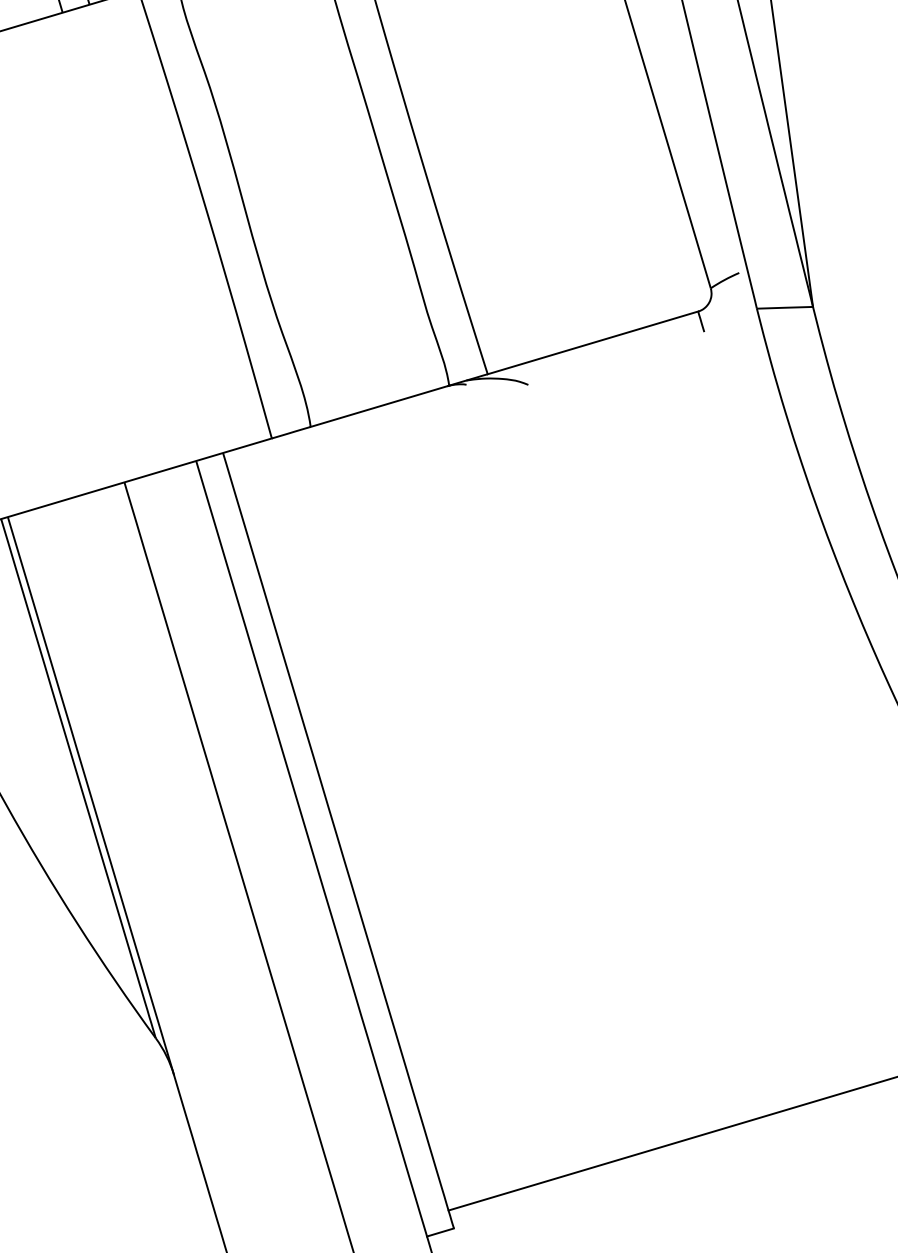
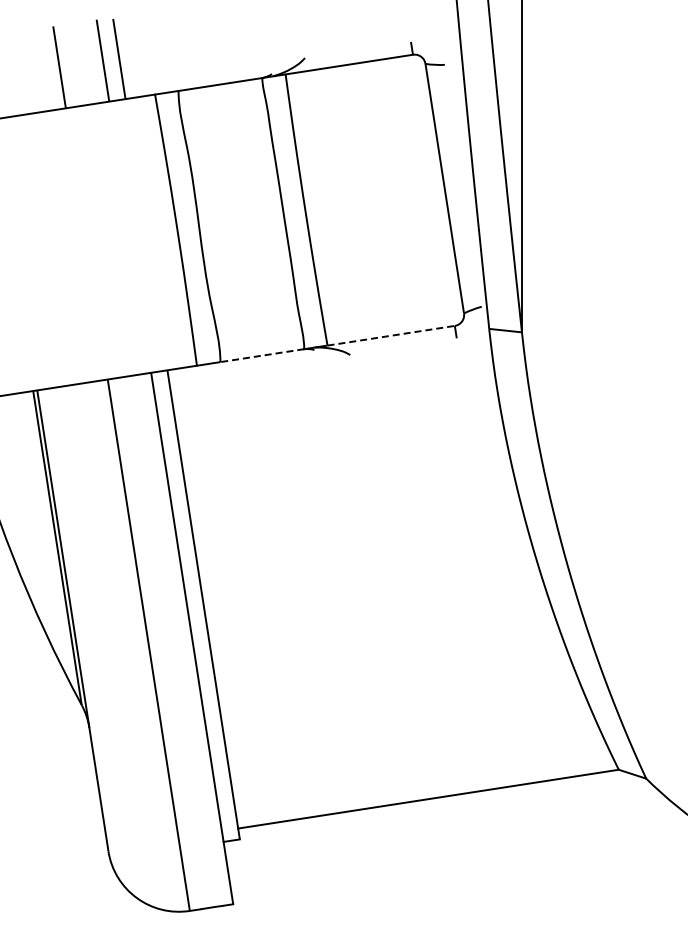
line: (593, 342) -> (391, 335), solid -> dashed
line: (378, 406) -> (261, 355), solid -> dashed

